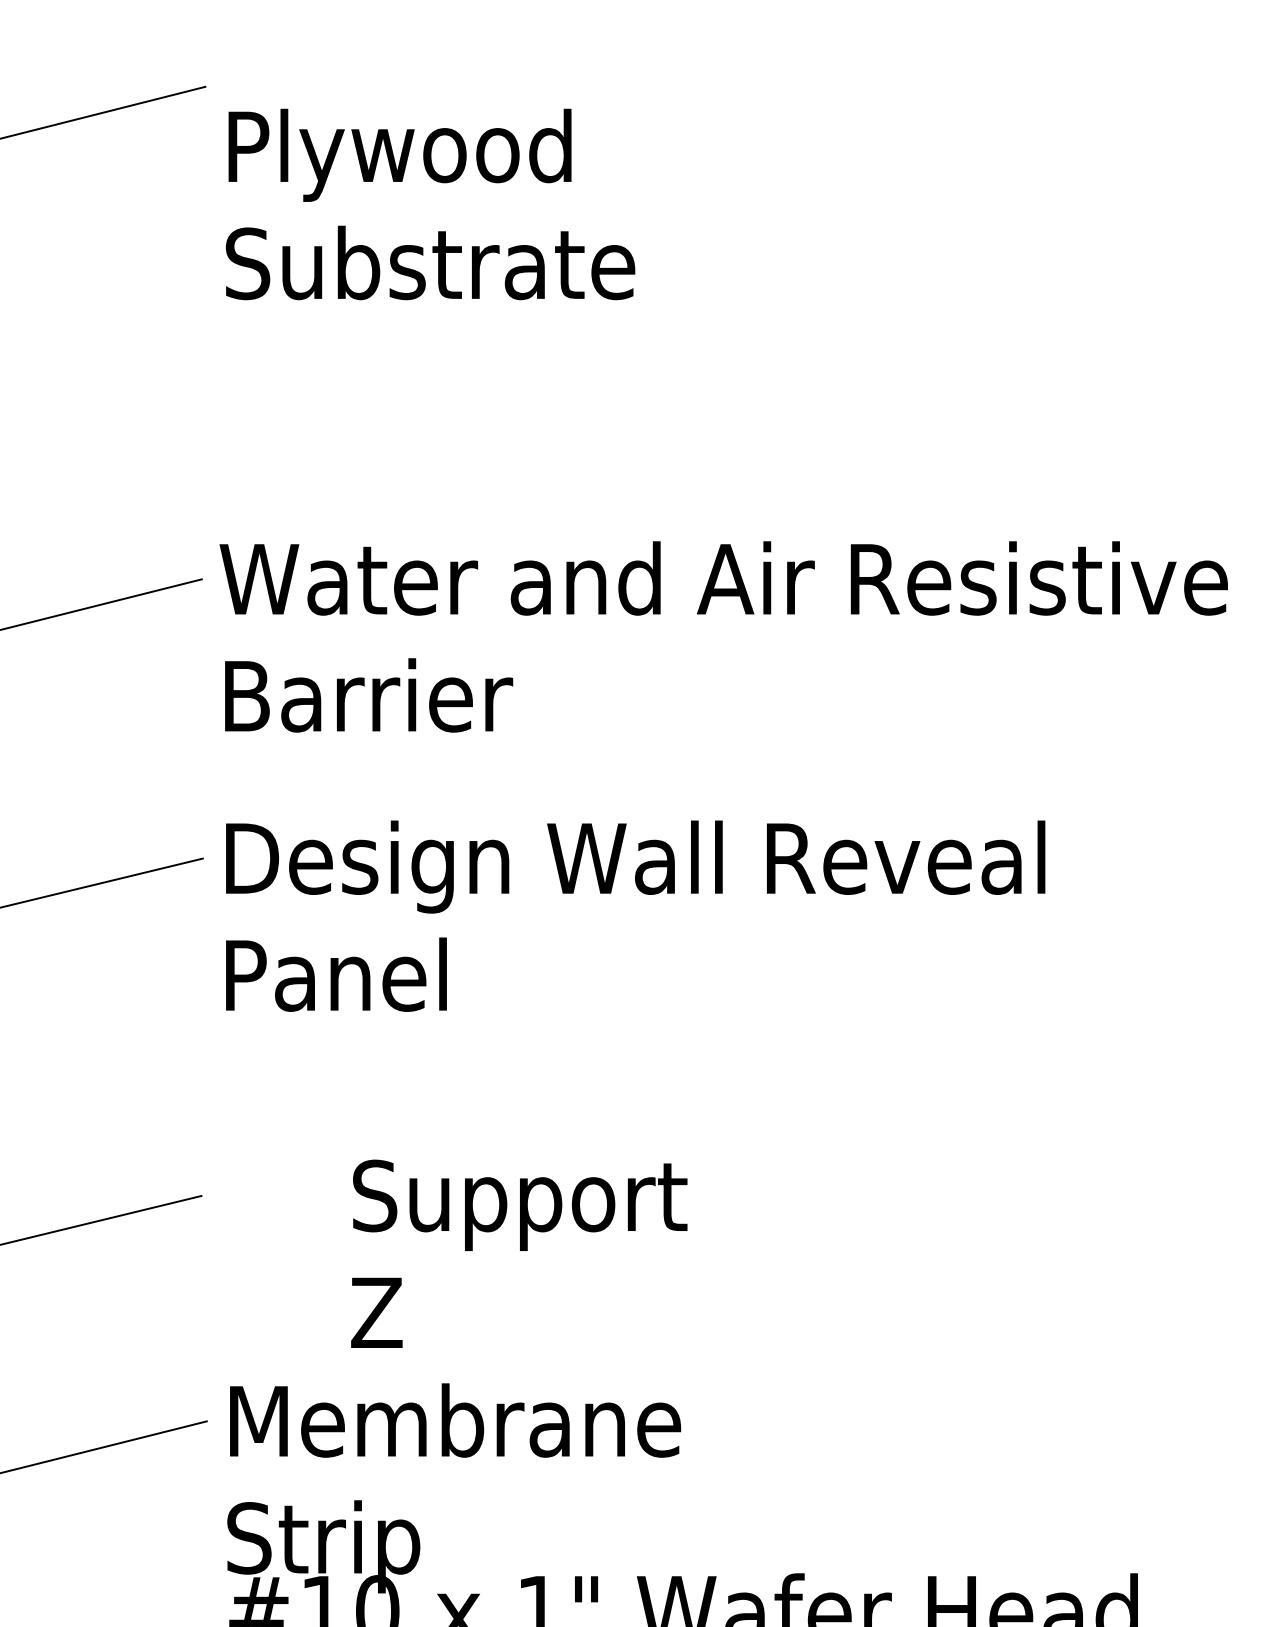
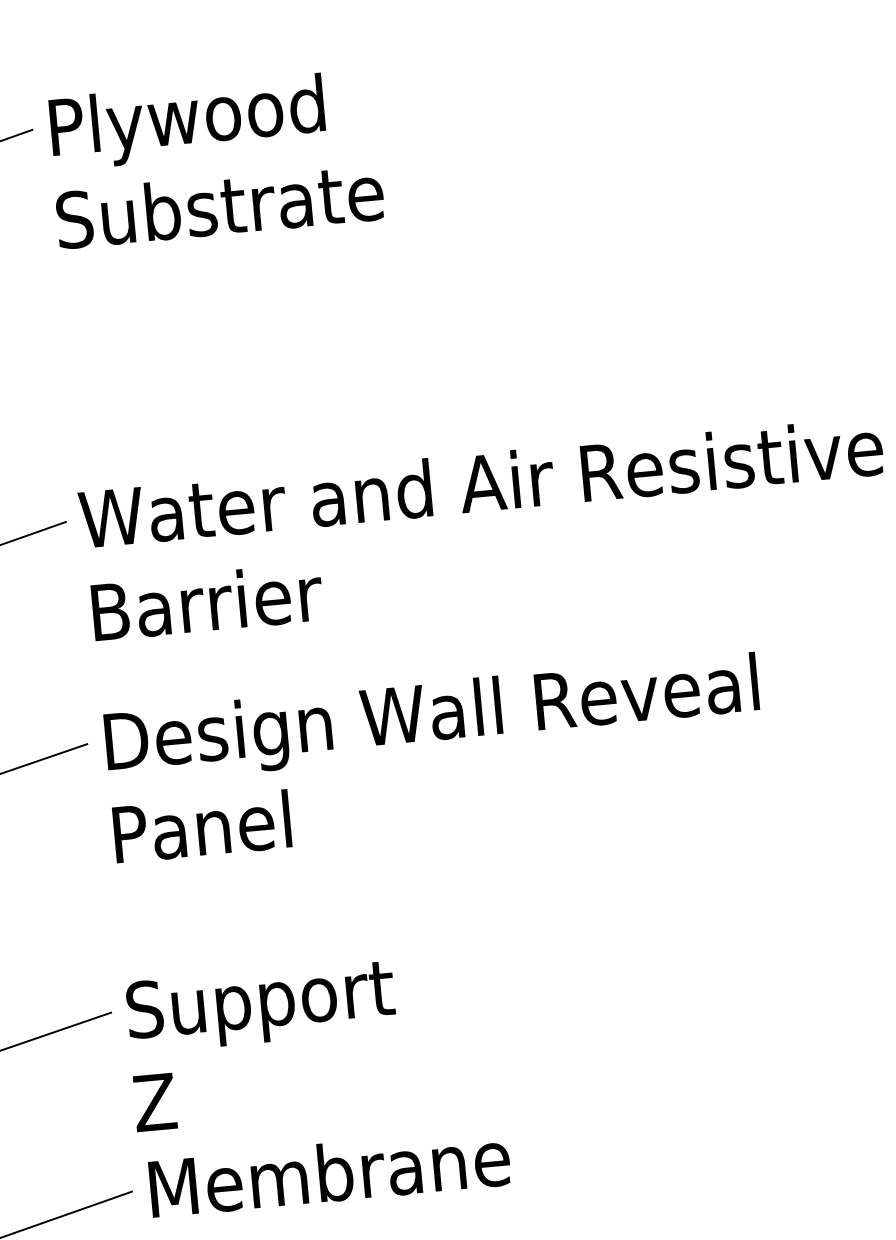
text: (430, 204) -> (215, 159), moved
text: (519, 1253) -> (264, 1044), moved

